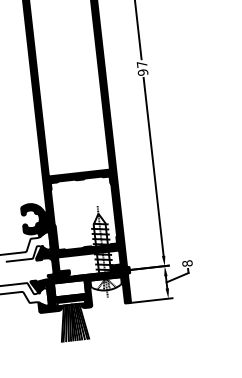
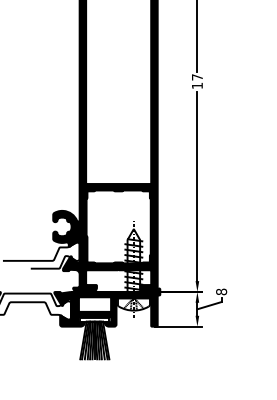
text: (142, 72) -> (196, 85), 97 -> 17

